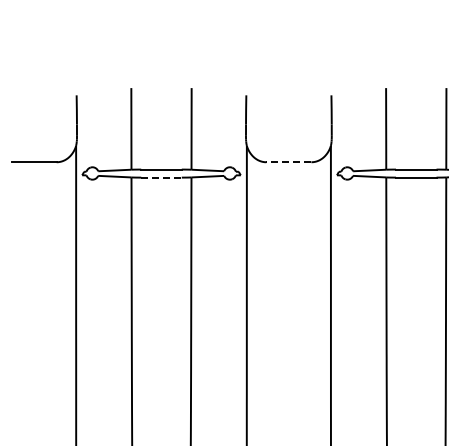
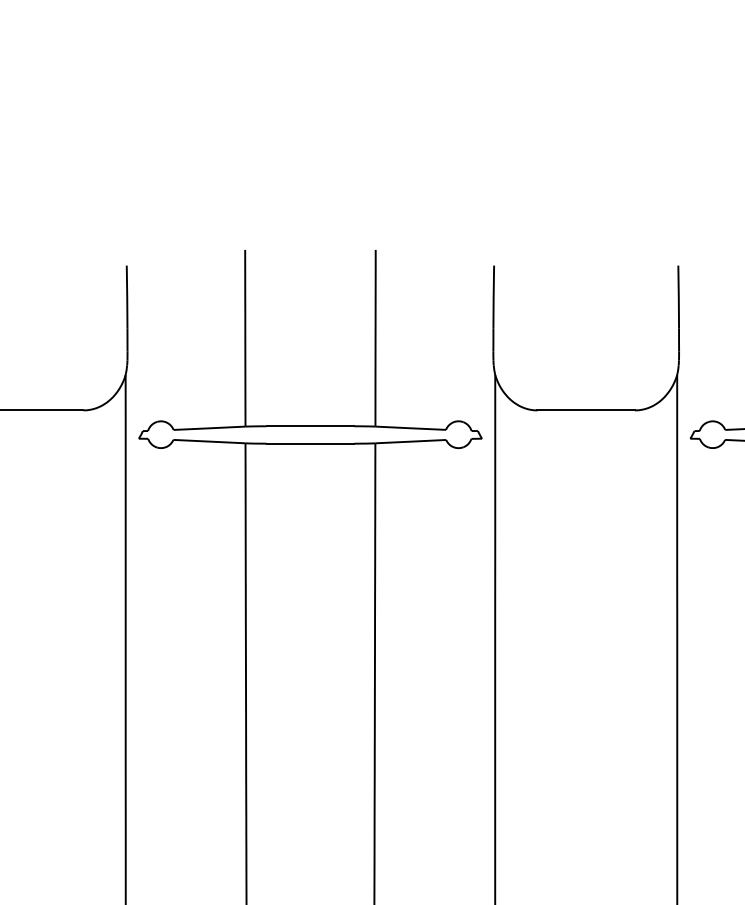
line: (288, 162) -> (585, 410), dashed -> solid
line: (162, 177) -> (312, 443), dashed -> solid

